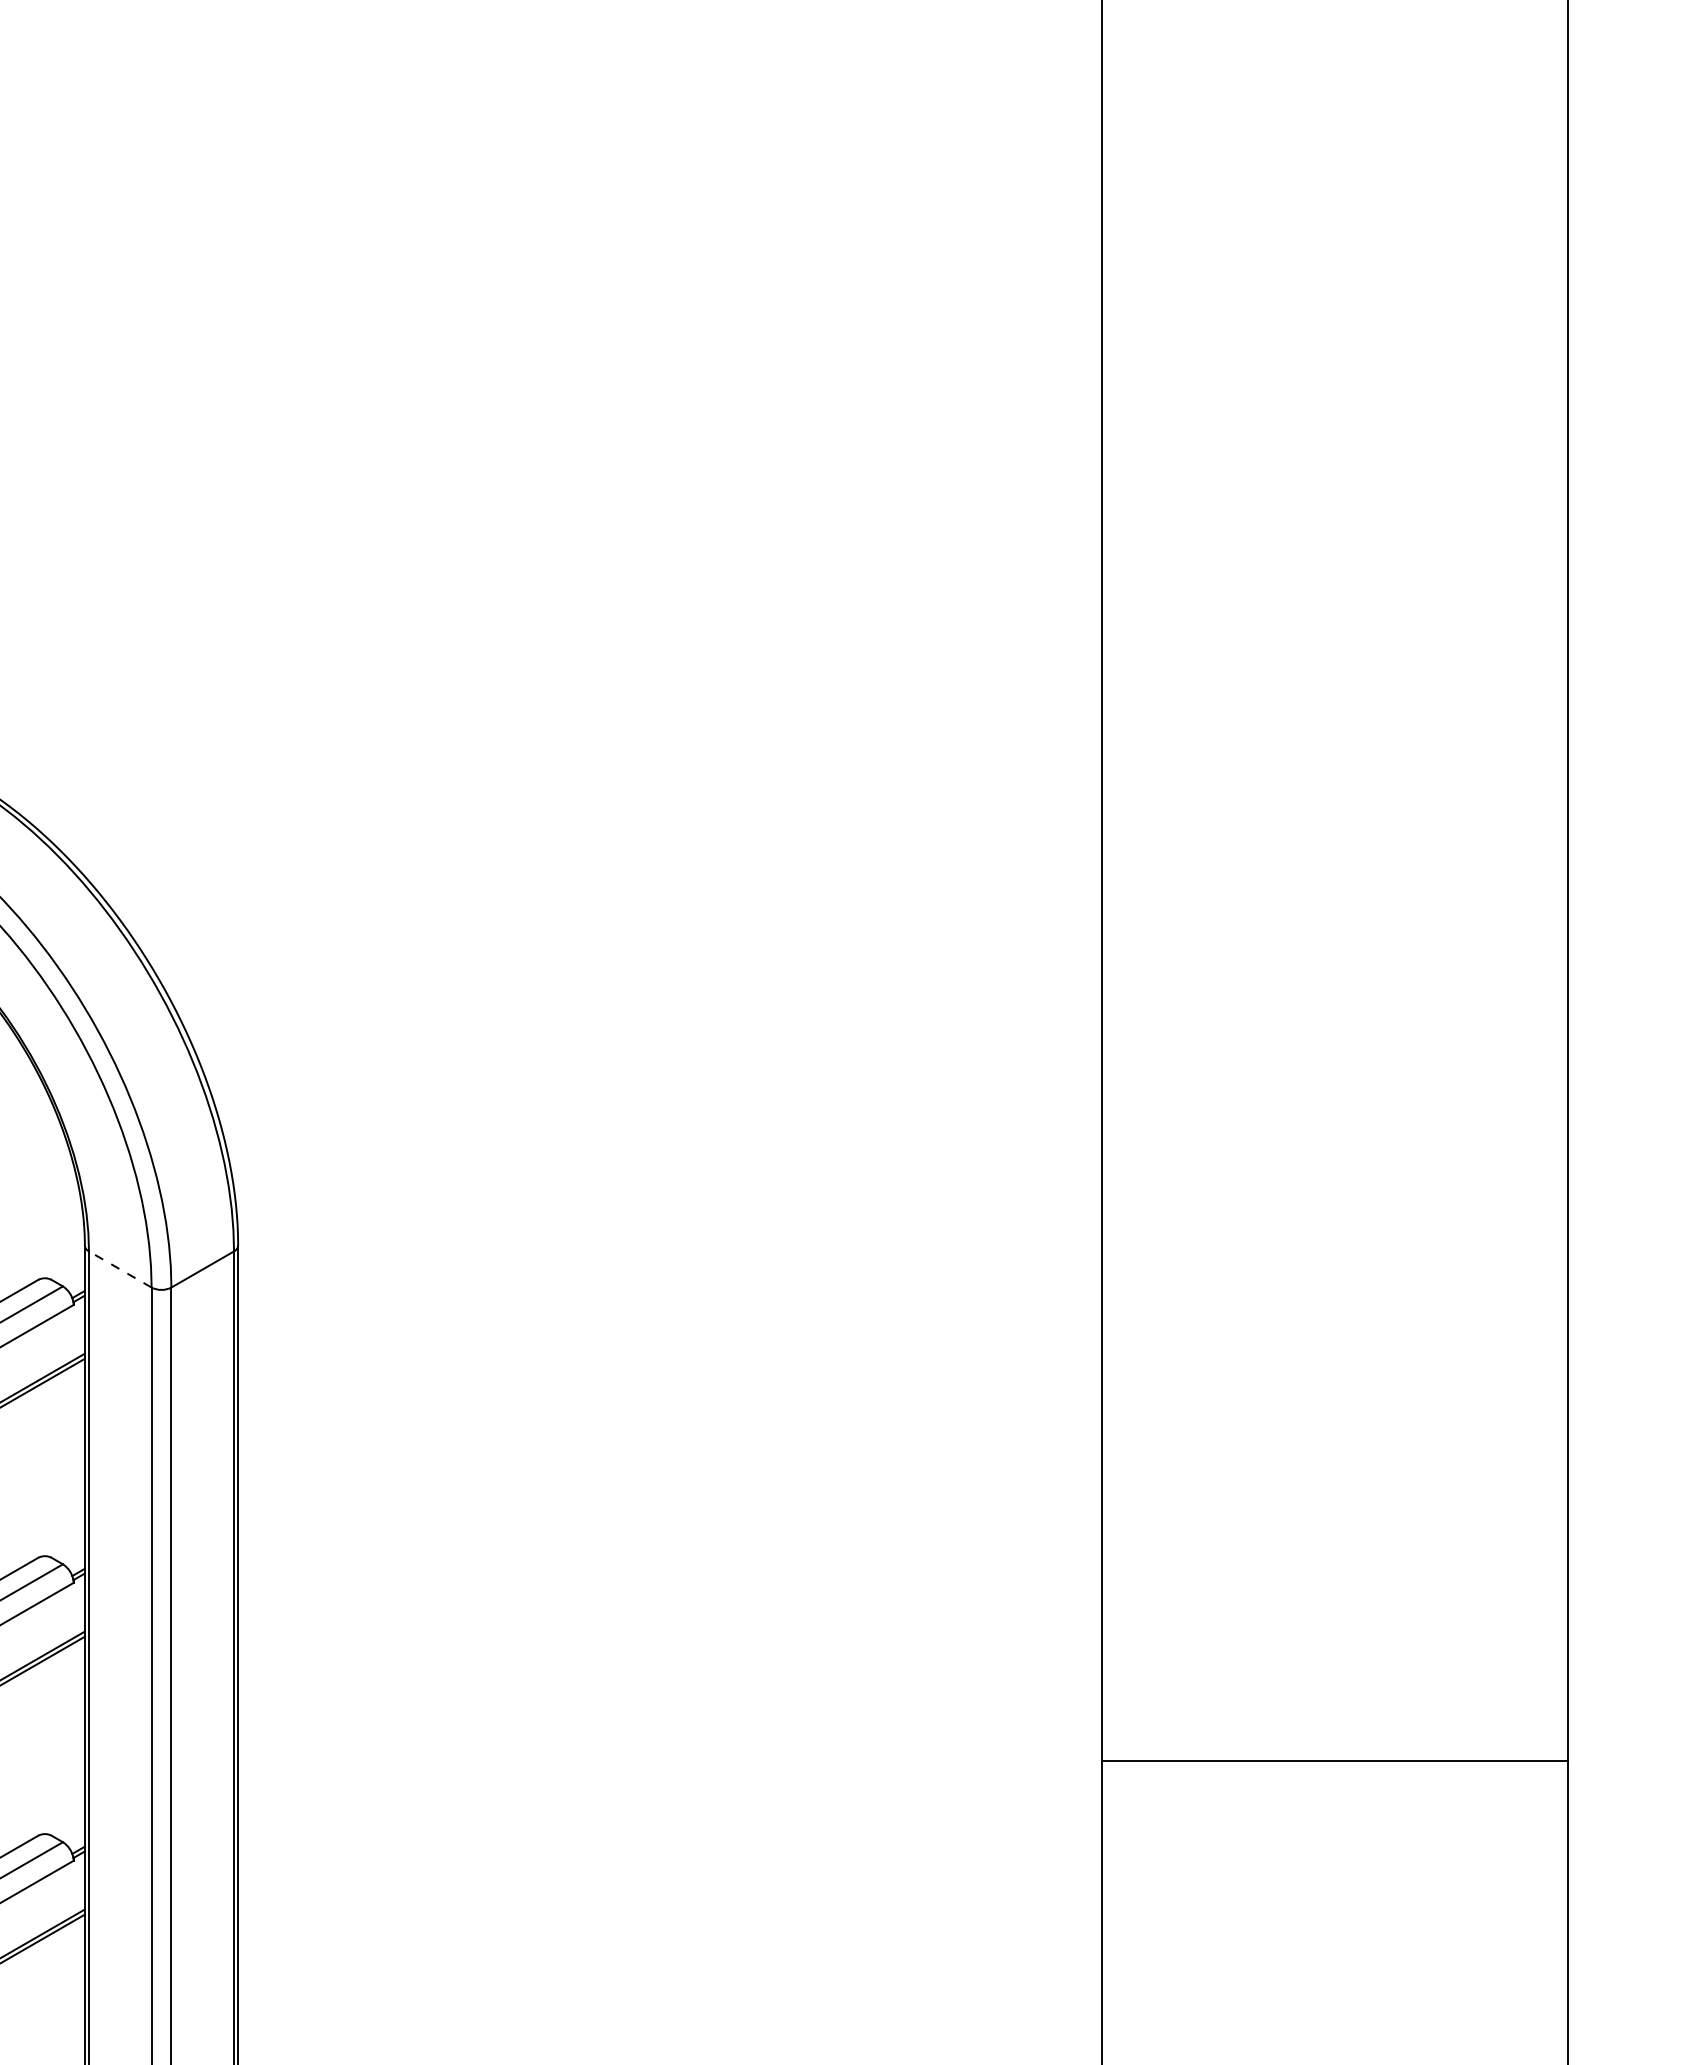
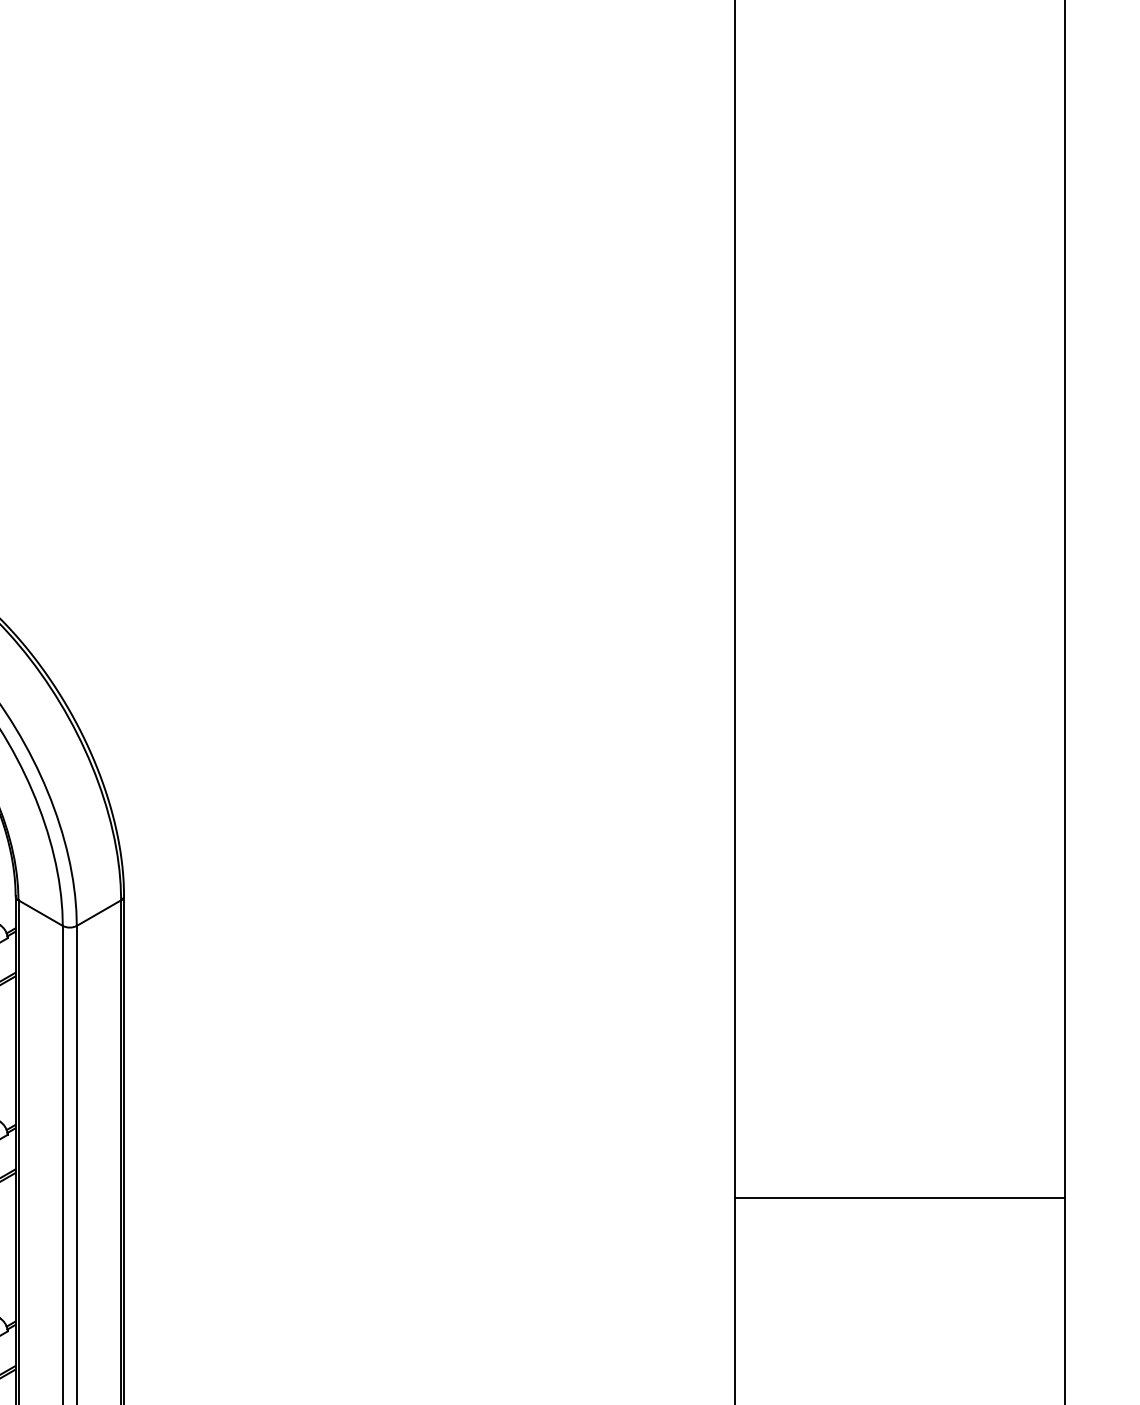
line: (119, 1269) -> (40, 913), dashed -> solid
line: (1334, 1760) -> (899, 1198), moved

